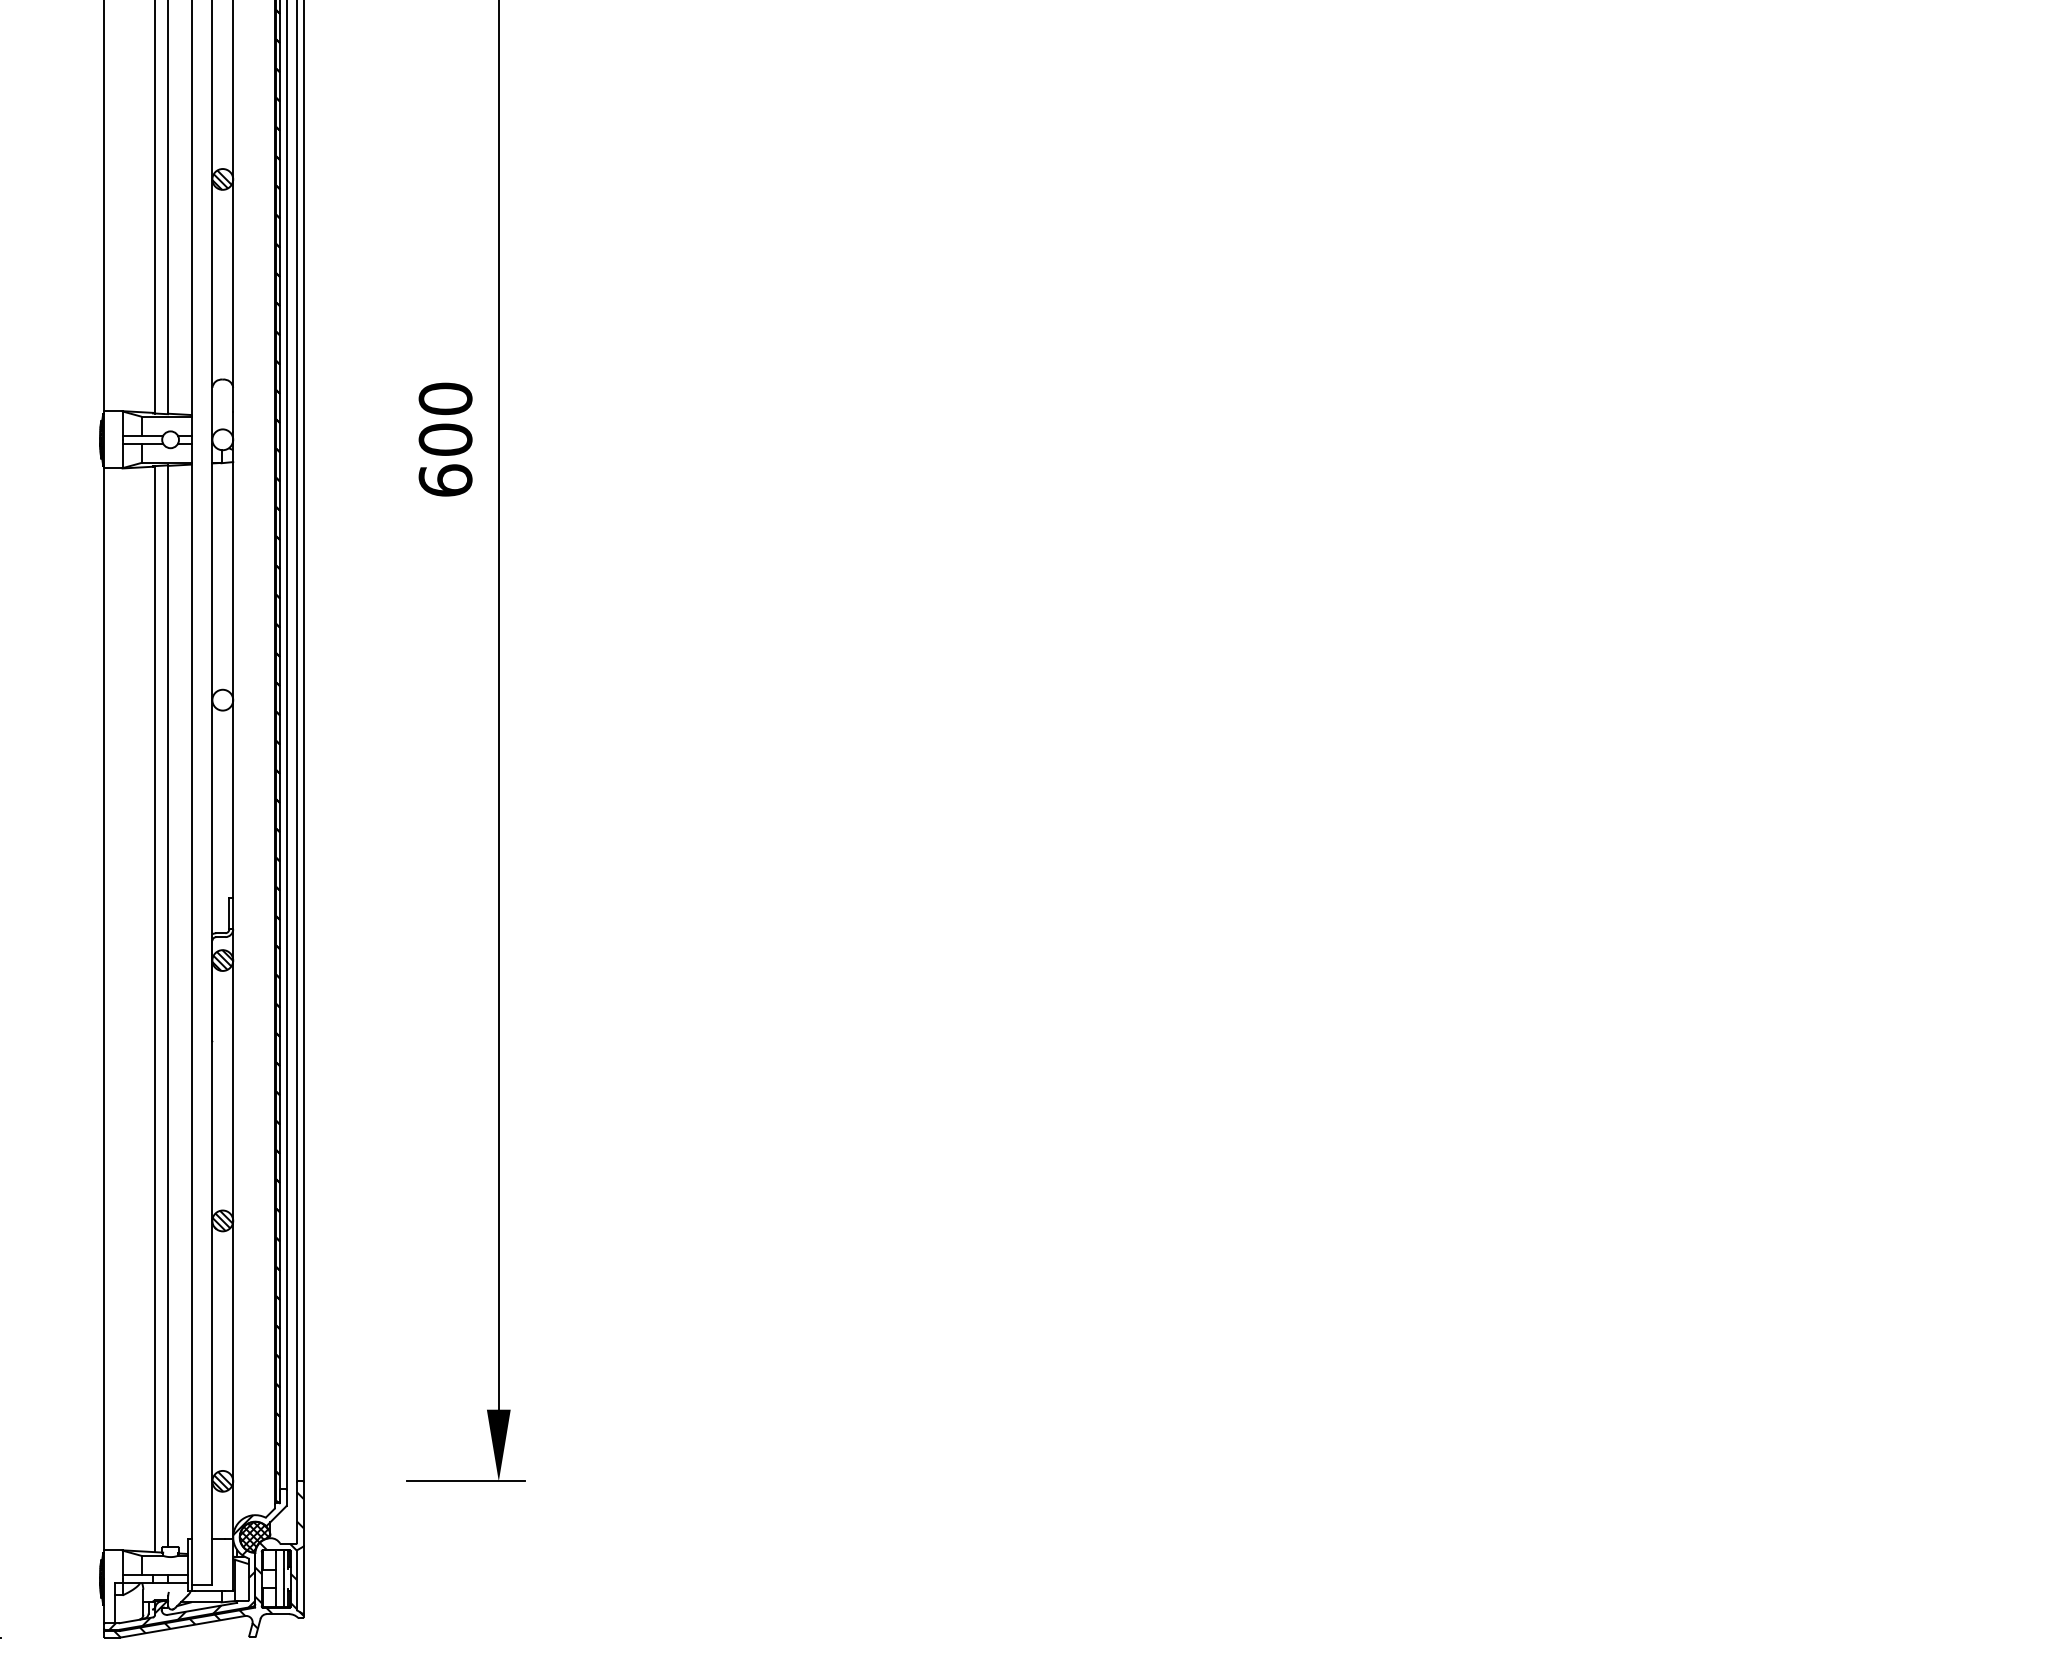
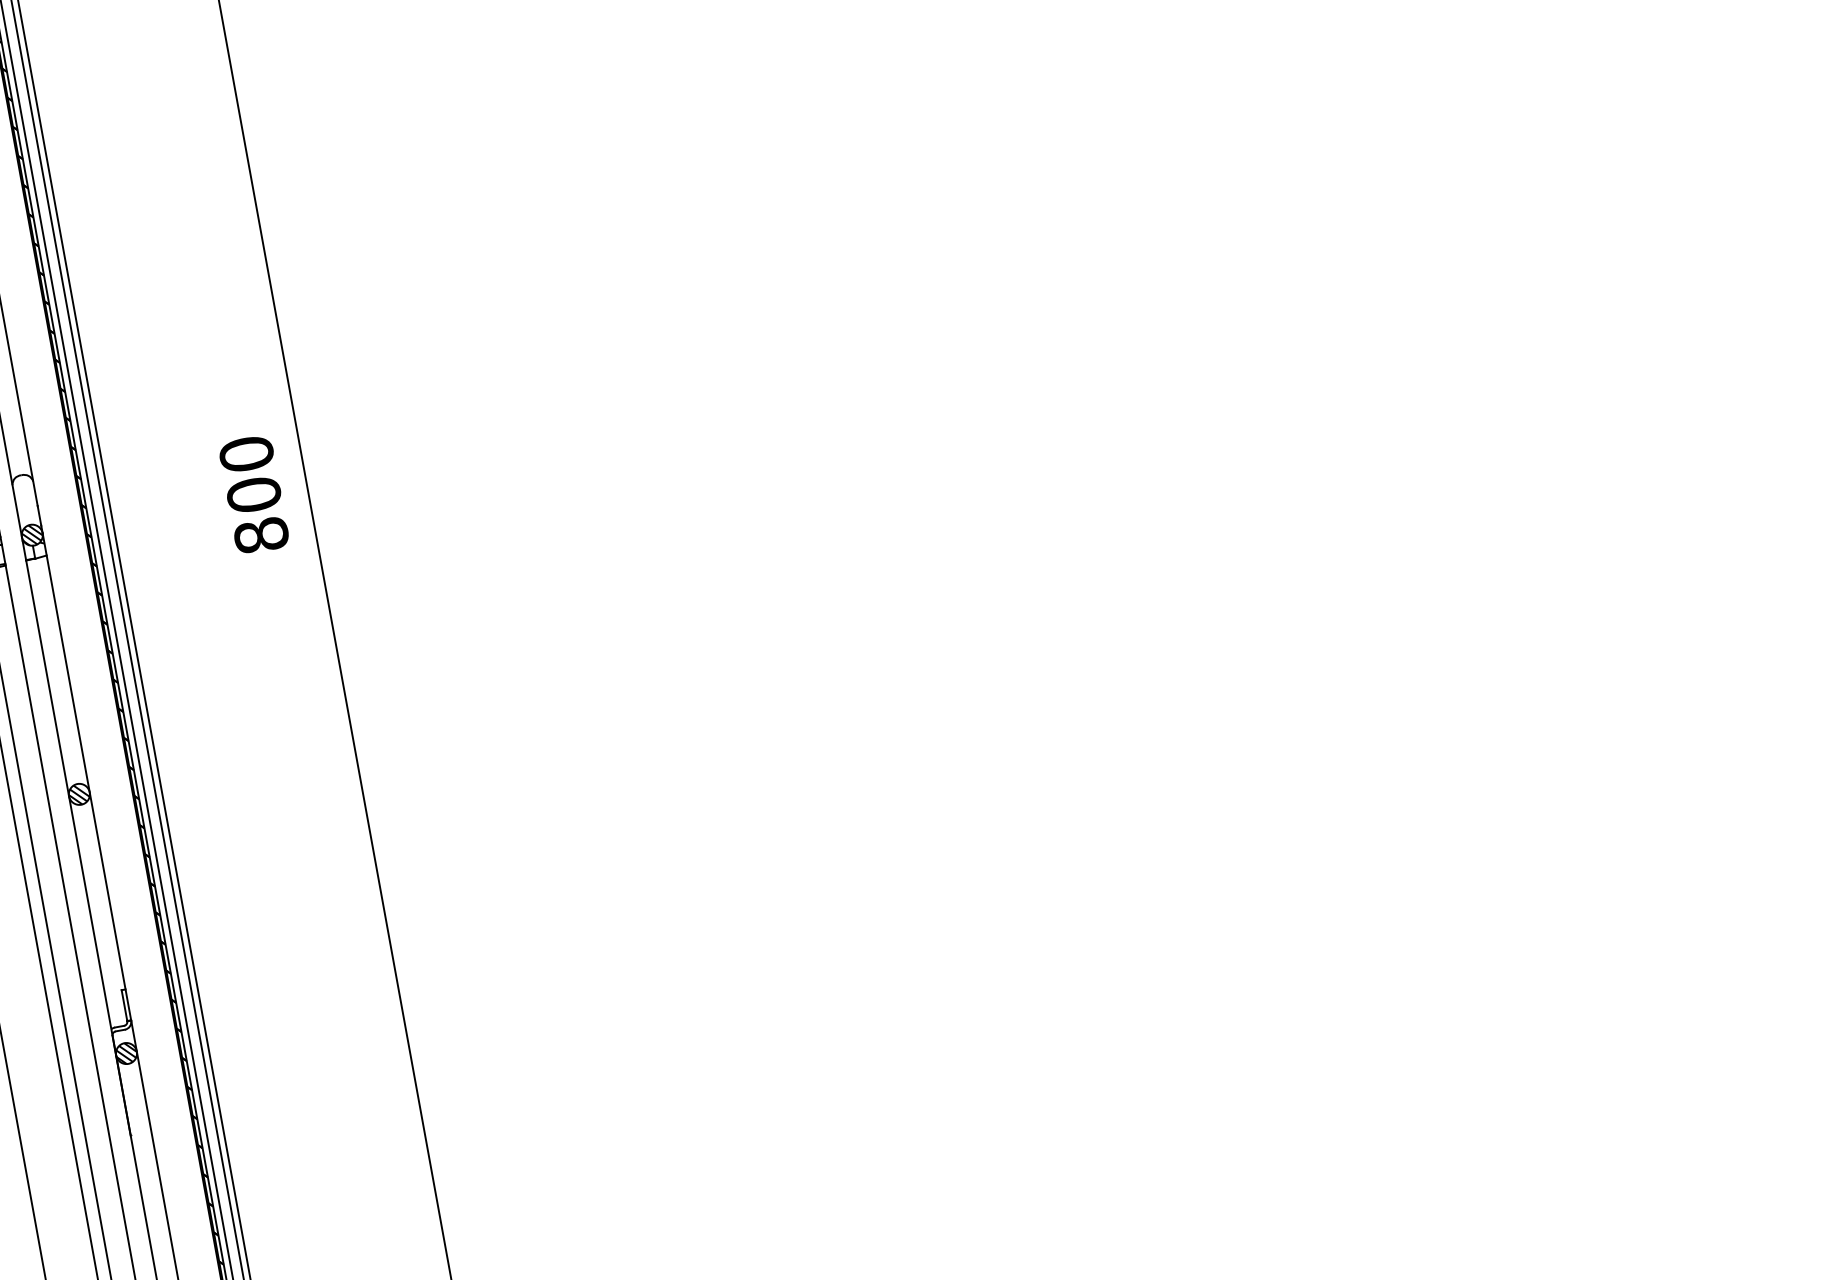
hatch: (222, 439) -> (31, 534), added
text: (445, 480) -> (261, 535), 600 -> 800
hatch: (222, 700) -> (79, 794), added

